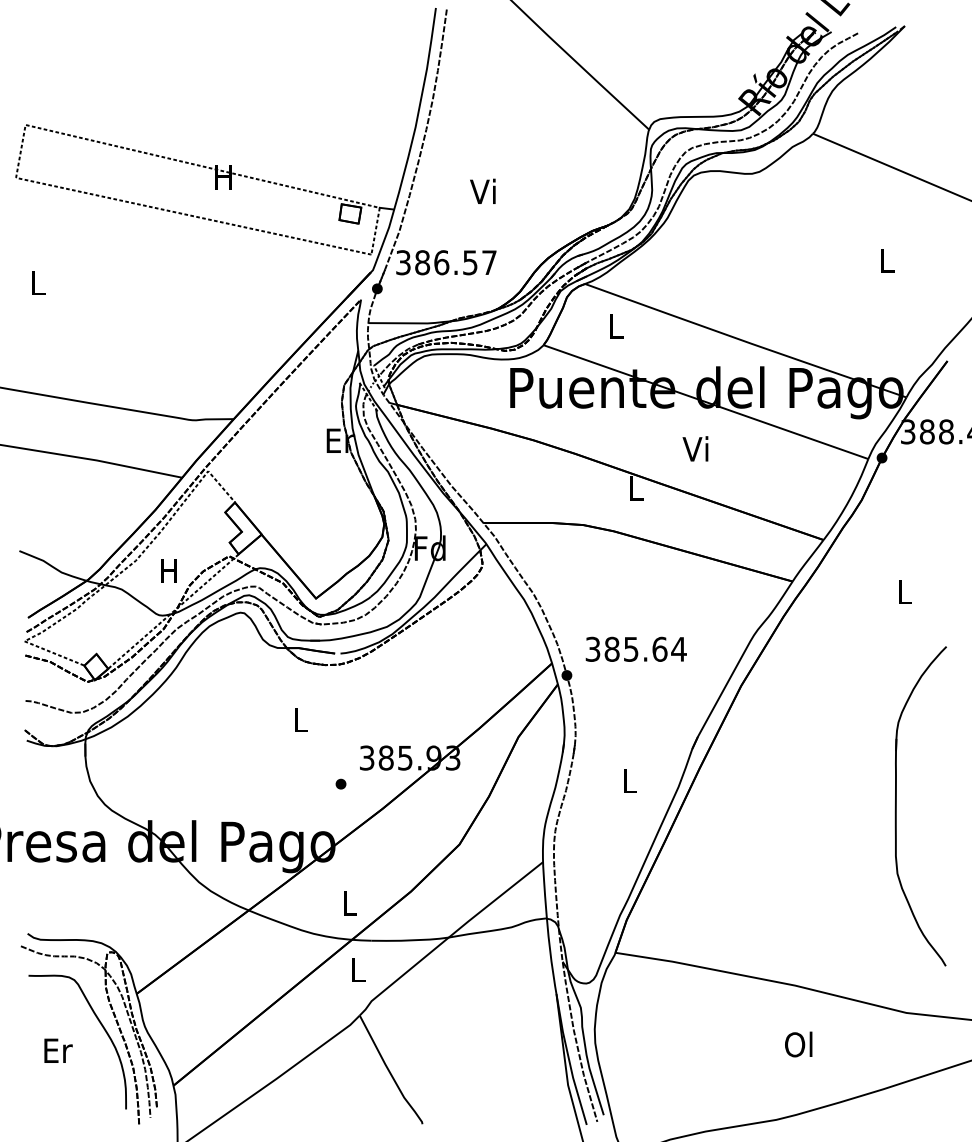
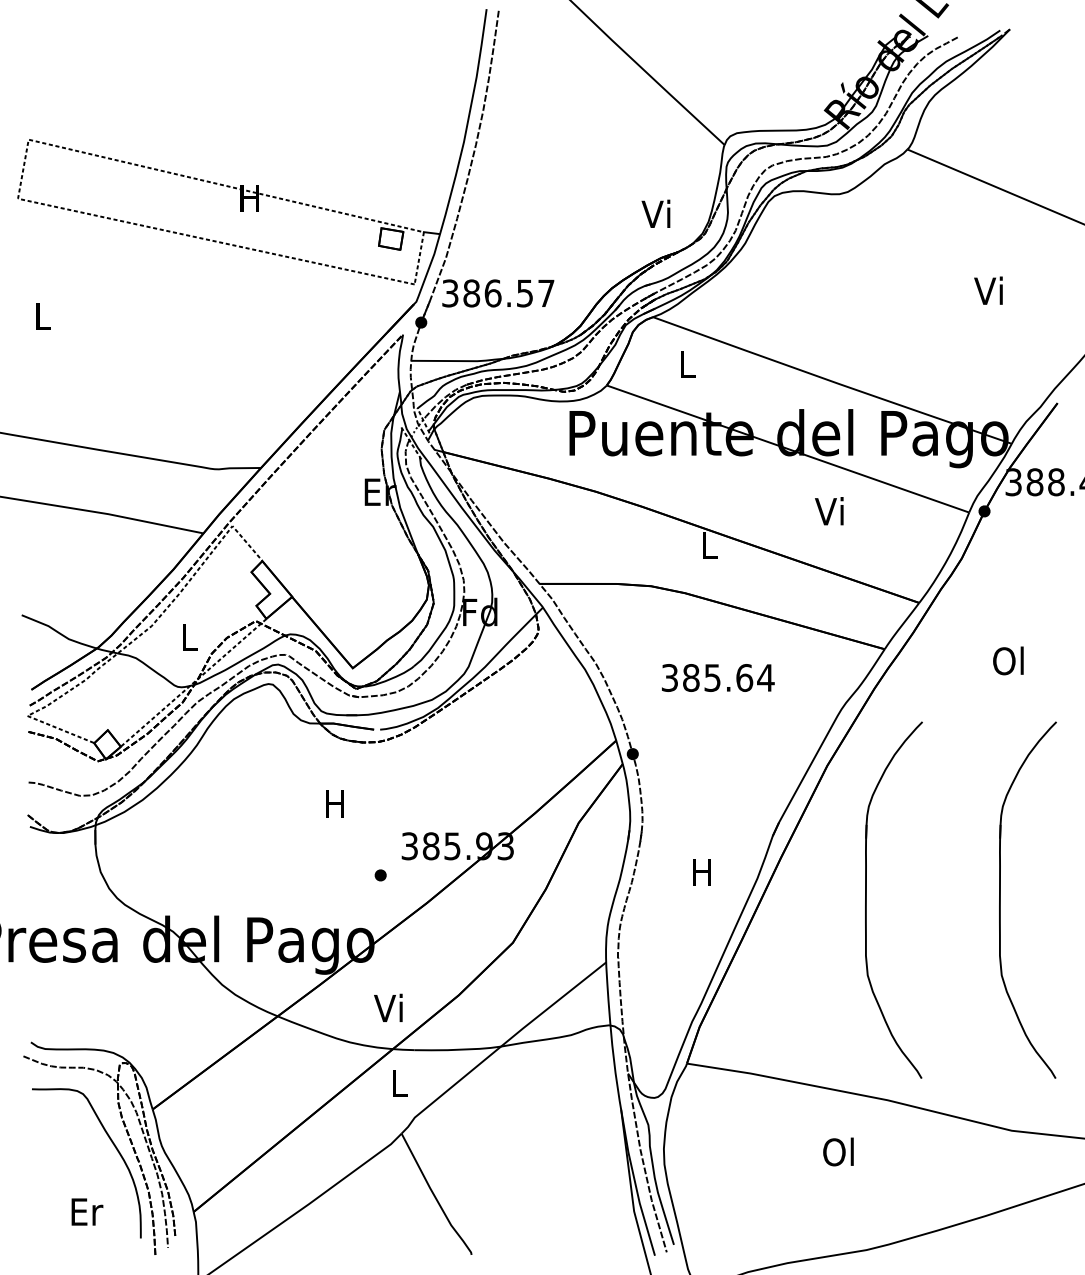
text: (482, 191) -> (655, 213), moved
text: (885, 260) -> (988, 290), L -> Vi
text: (695, 449) -> (829, 511), moved
text: (168, 571) -> (188, 637), H -> L
text: (903, 591) -> (1008, 660), L -> Ol
text: (636, 648) -> (718, 677), moved
text: (299, 719) -> (334, 803), L -> H
text: (628, 781) -> (701, 872), L -> H
part: (776, 805) -> (866, 899), added
text: (348, 902) -> (388, 1007), L -> Vi
text: (798, 1044) -> (838, 1151), moved
text: (58, 1050) -> (87, 1211), moved

